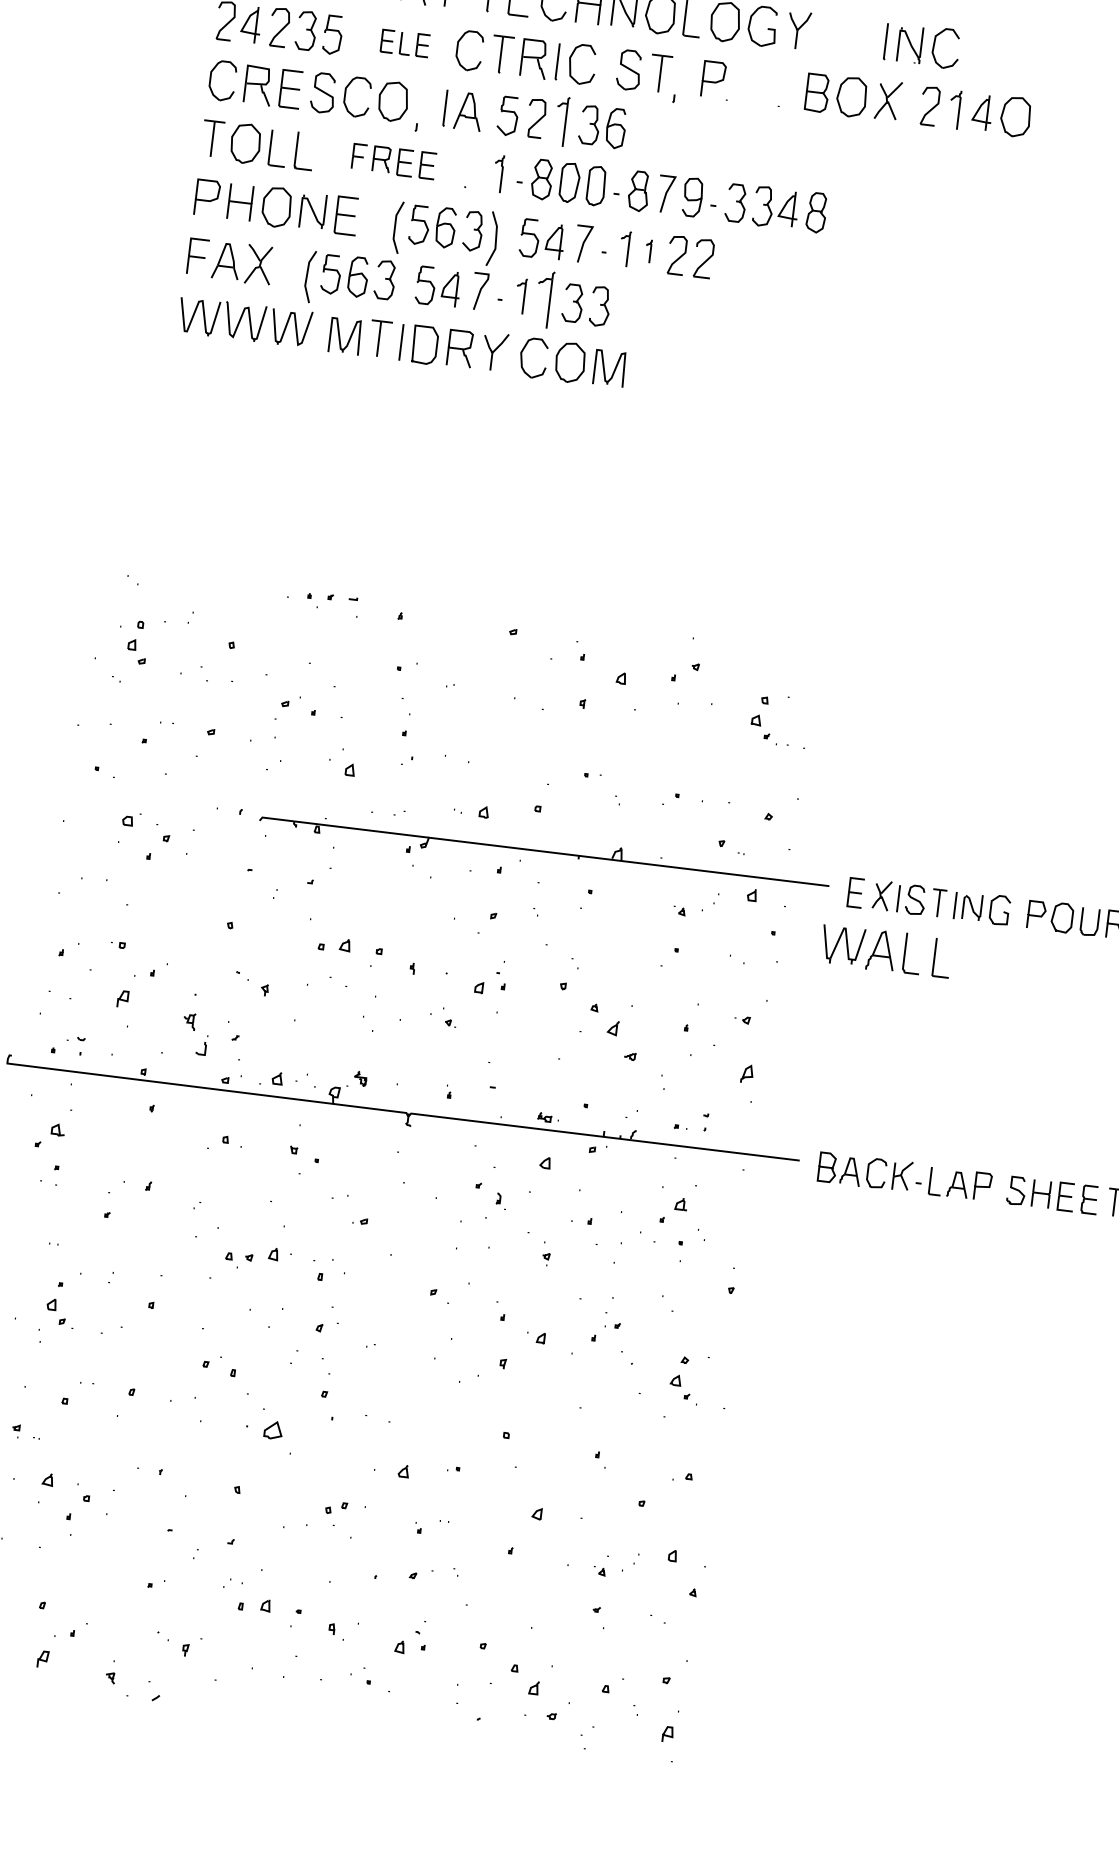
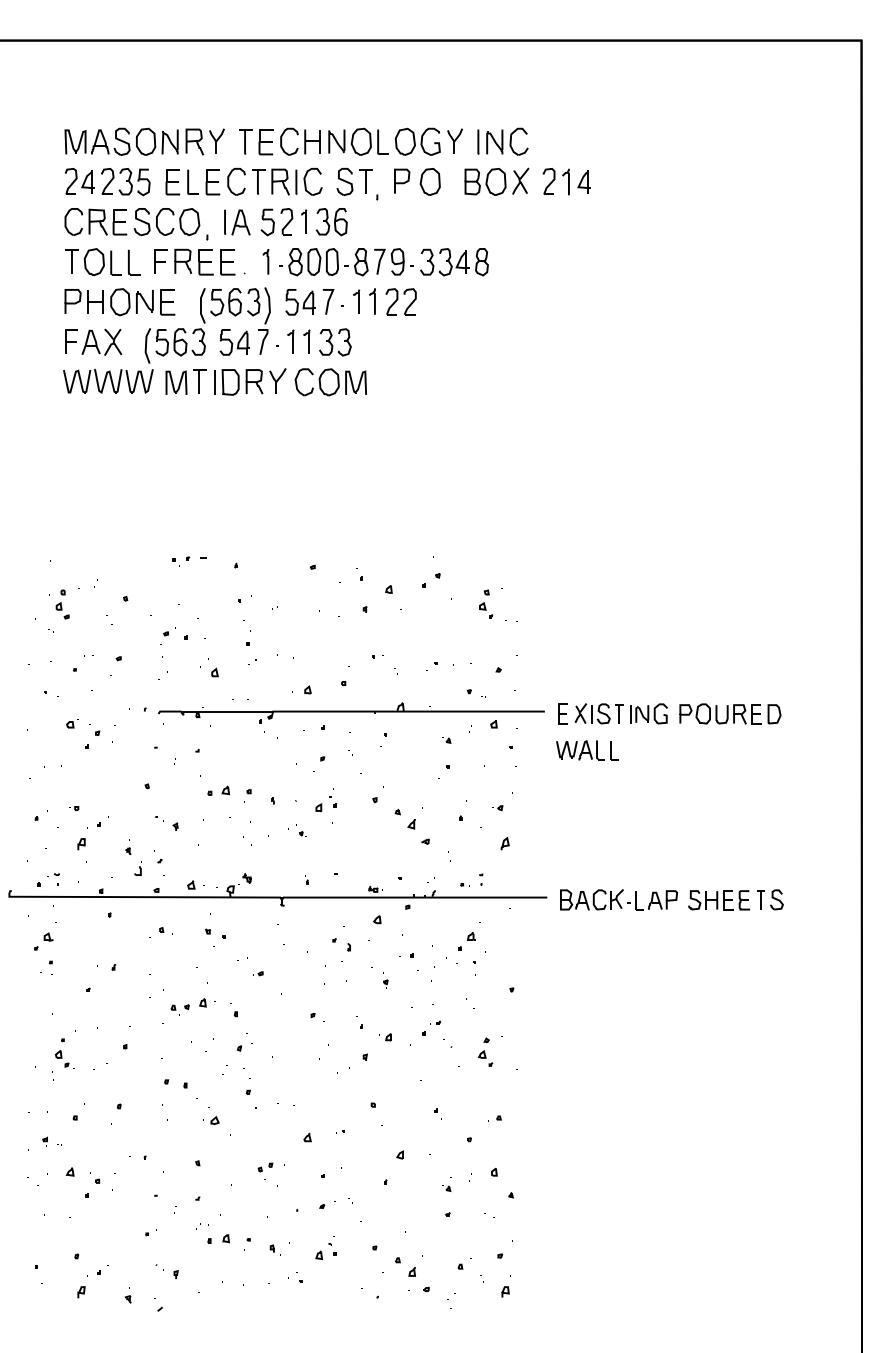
part: (404, 43) -> (192, 182), size x1.67
part: (921, 45) -> (502, 141), moved
part: (1014, 116) -> (429, 181), moved
part: (562, 121) -> (304, 221), size x0.71
part: (393, 160) -> (194, 261), size x1.43
part: (648, 251) -> (372, 301), size x1.67
part: (544, 298) -> (306, 341), size x0.62
part: (885, 951) -> (587, 750), size x0.71
part: (191, 1010) -> (128, 846), size x0.62
part: (265, 1429) -> (211, 1120), size x0.62

